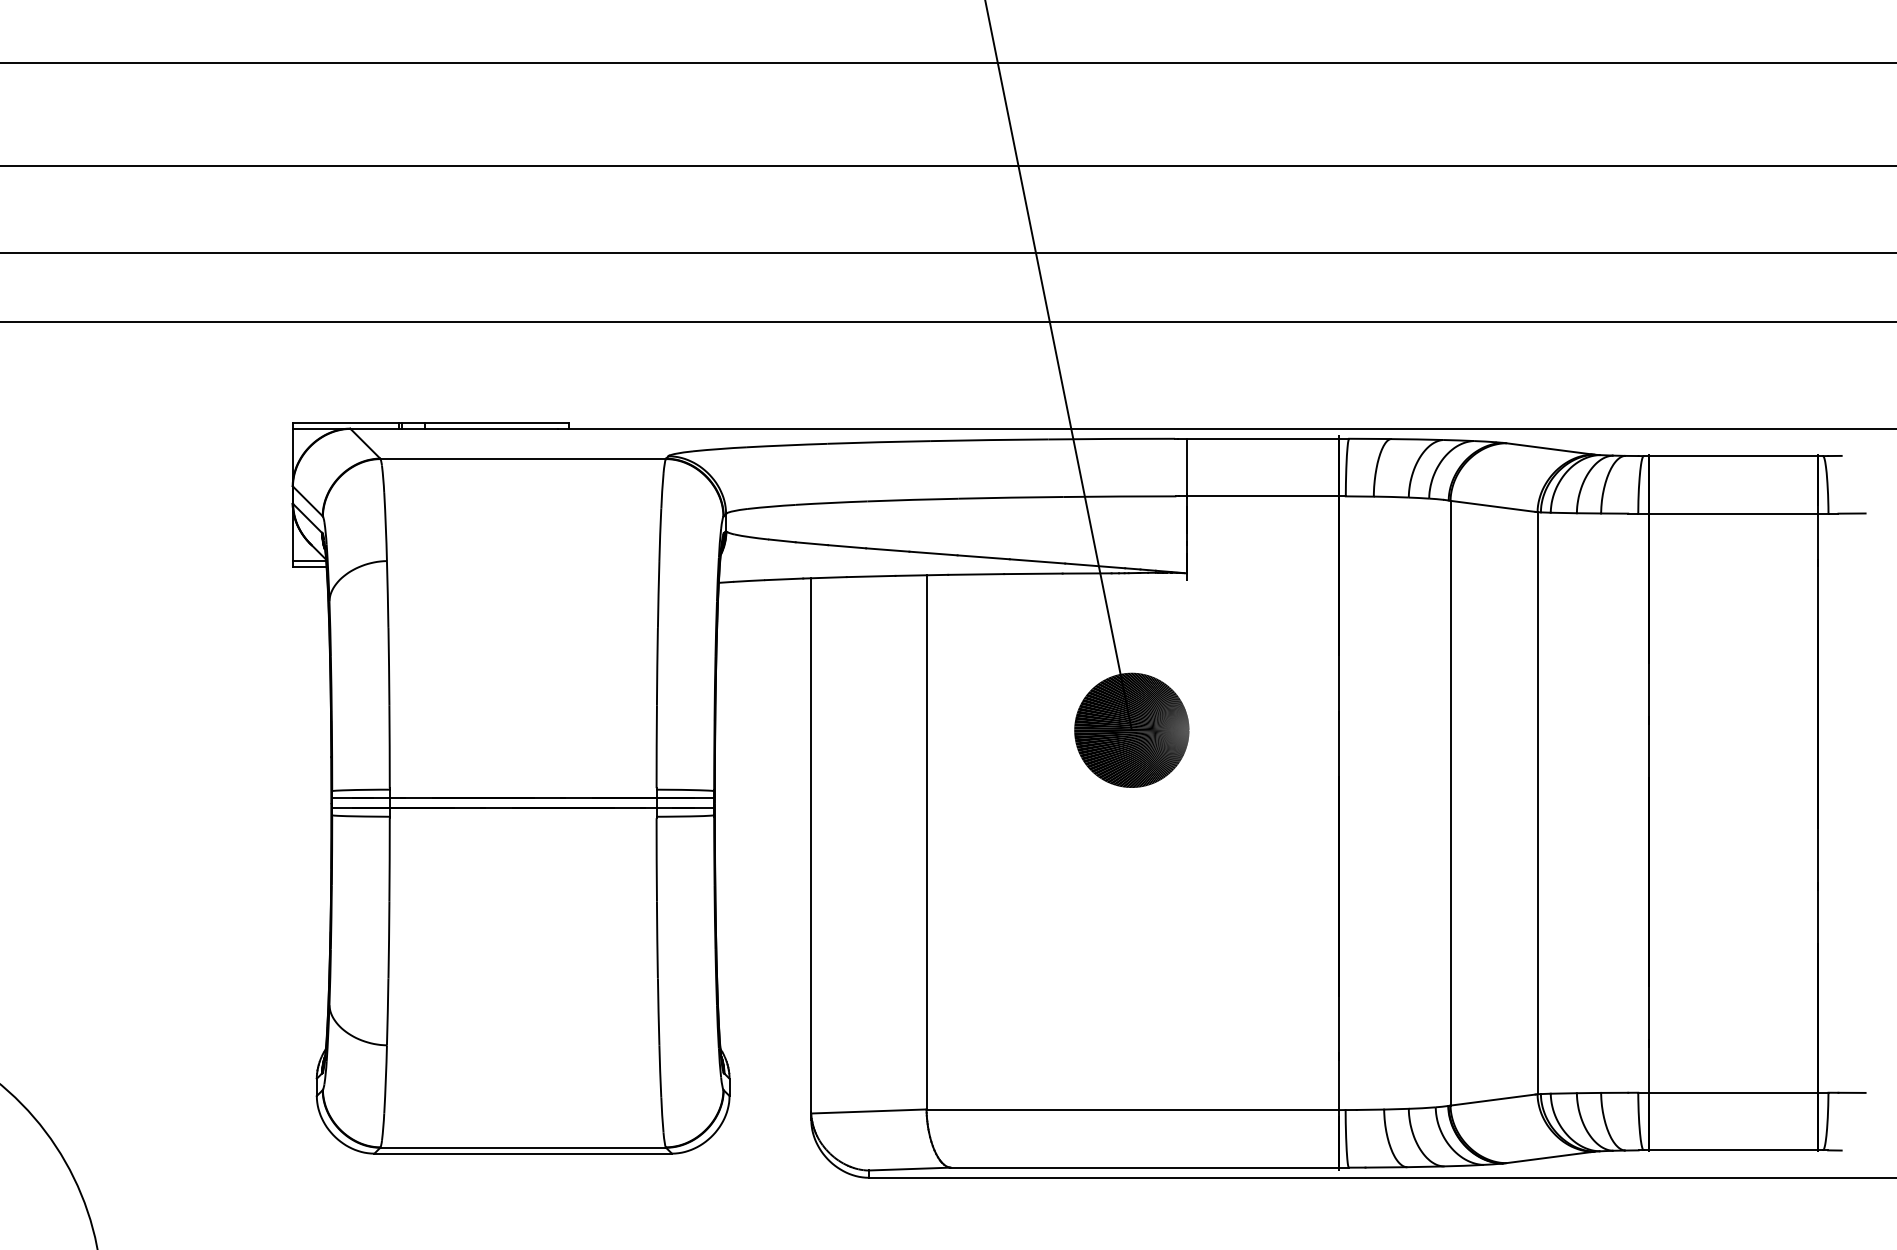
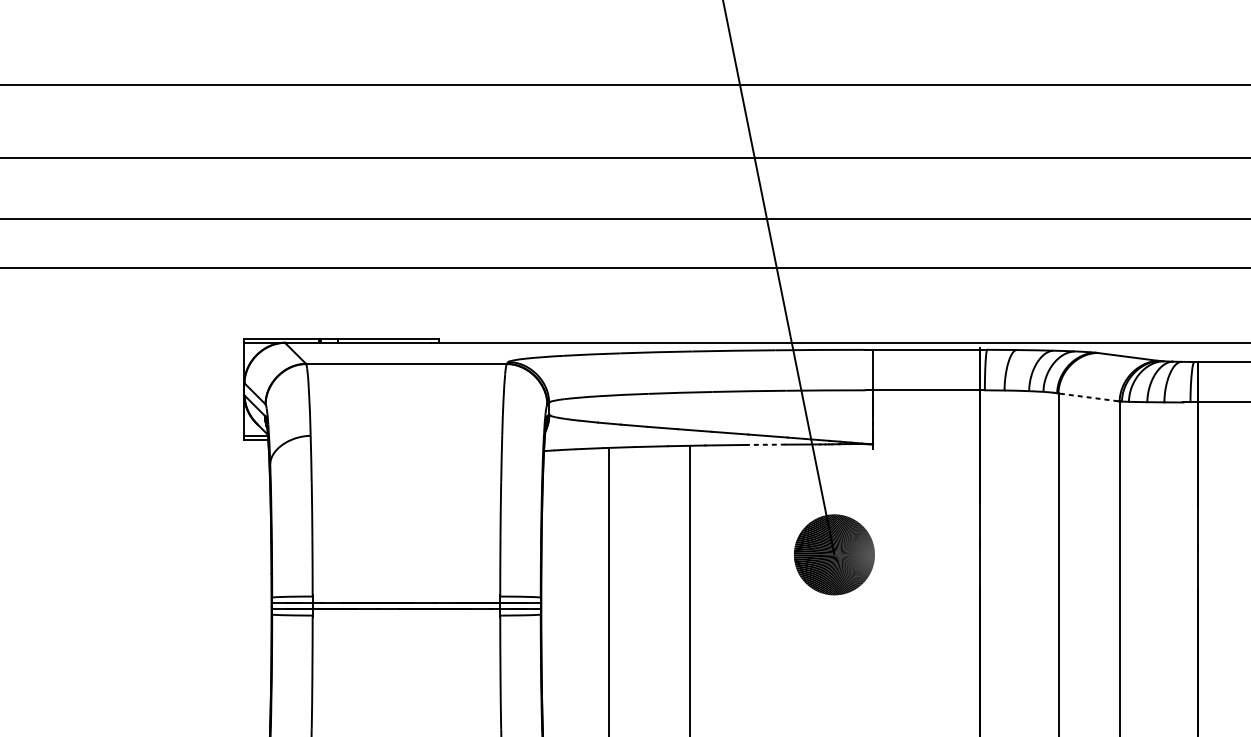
line: (1493, 506) -> (1088, 397), solid -> dashed
line: (1032, 573) -> (764, 444), solid -> dashed

